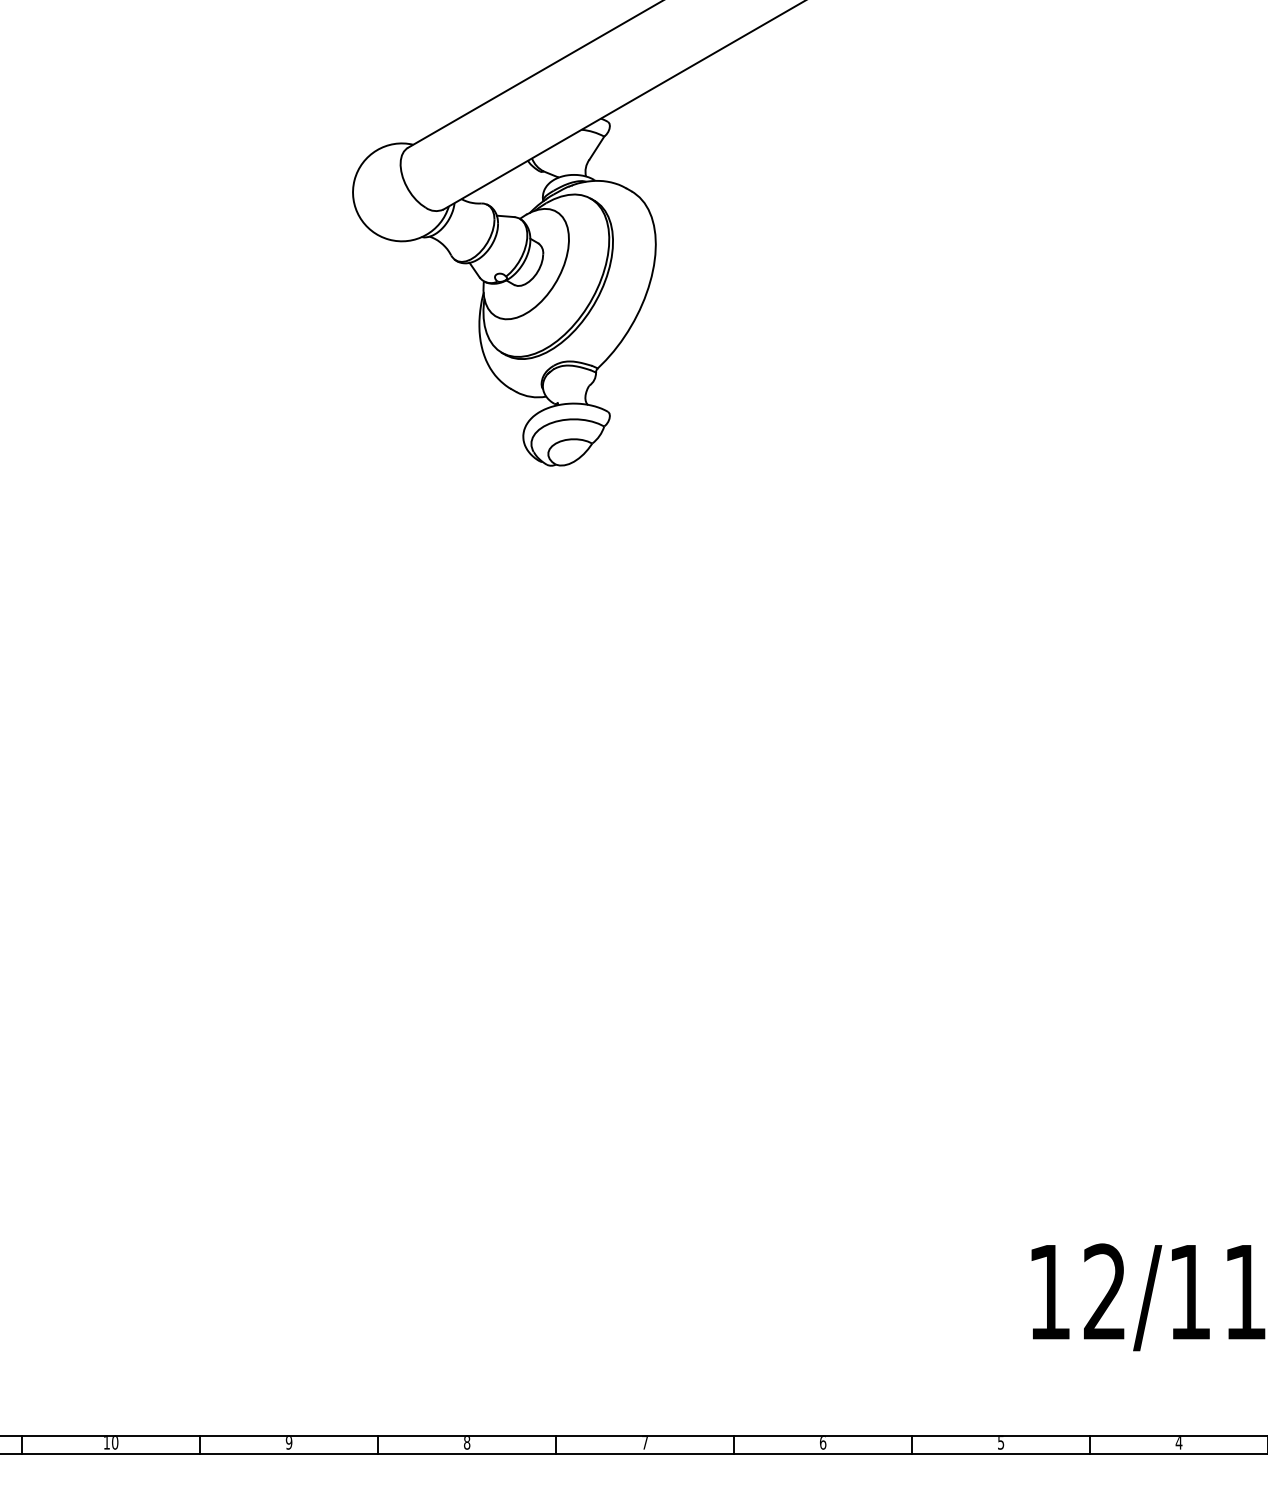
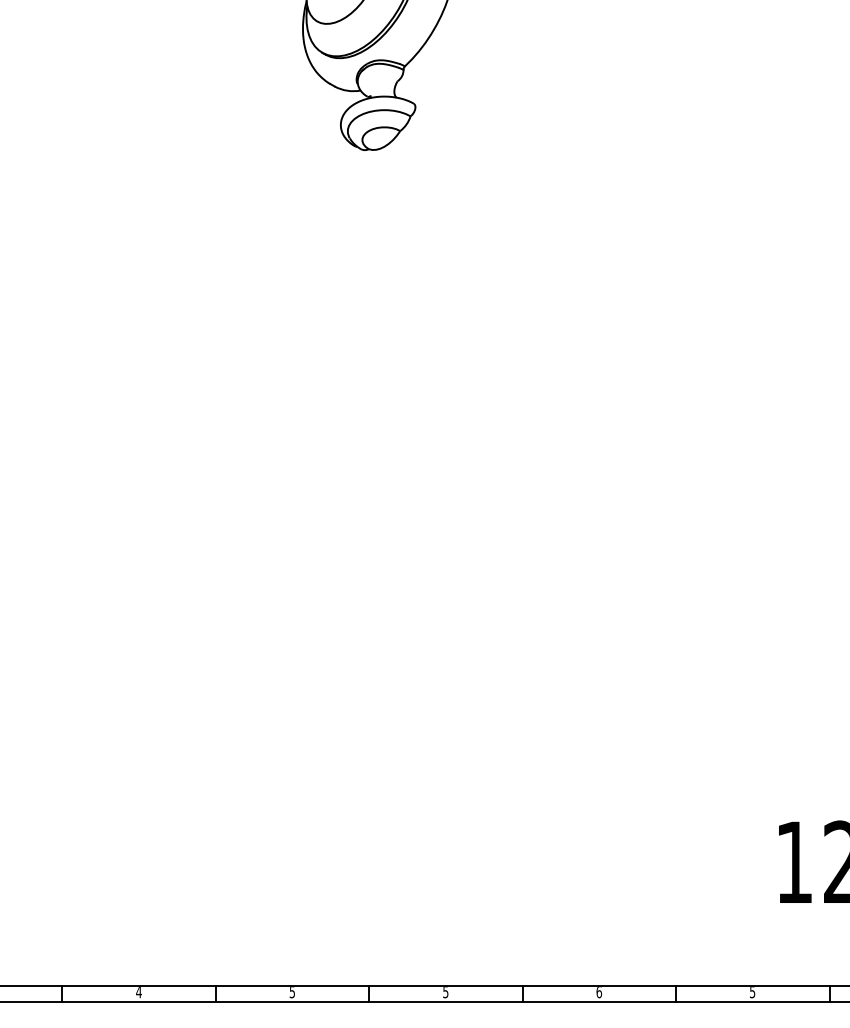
text: (288, 1443) -> (138, 992), 9 -> 4
text: (467, 1443) -> (292, 992), 8 -> 5
text: (645, 1443) -> (446, 992), 7 -> 5

